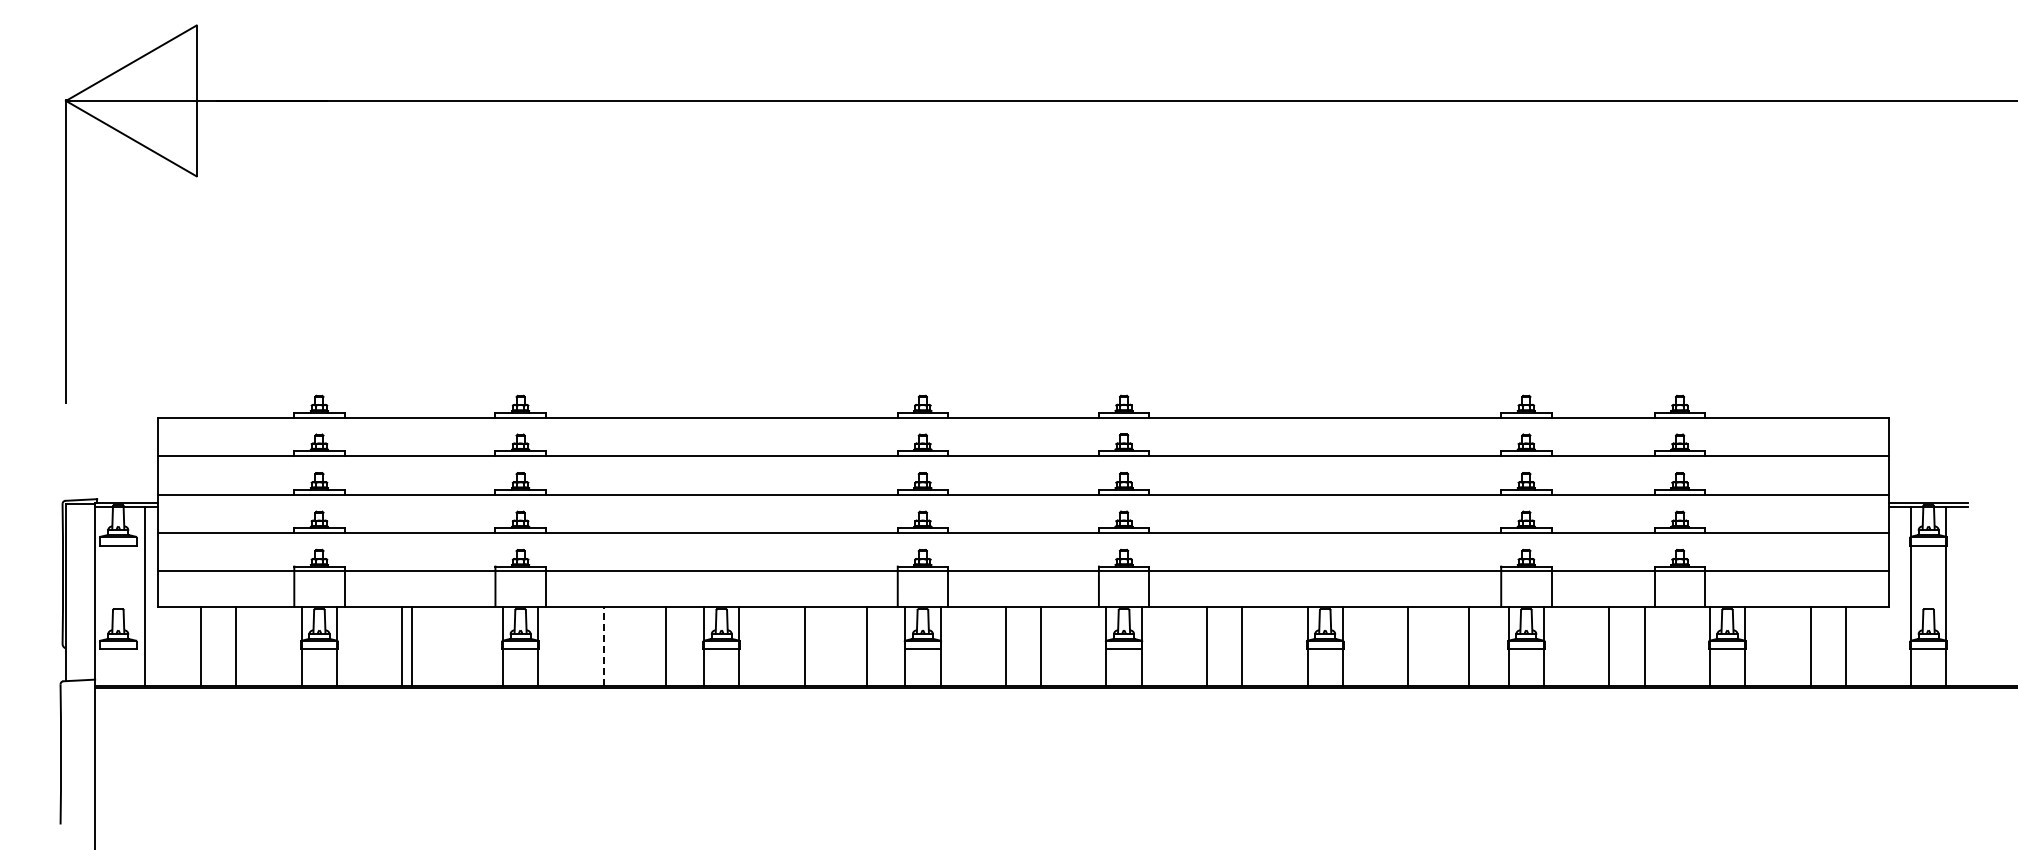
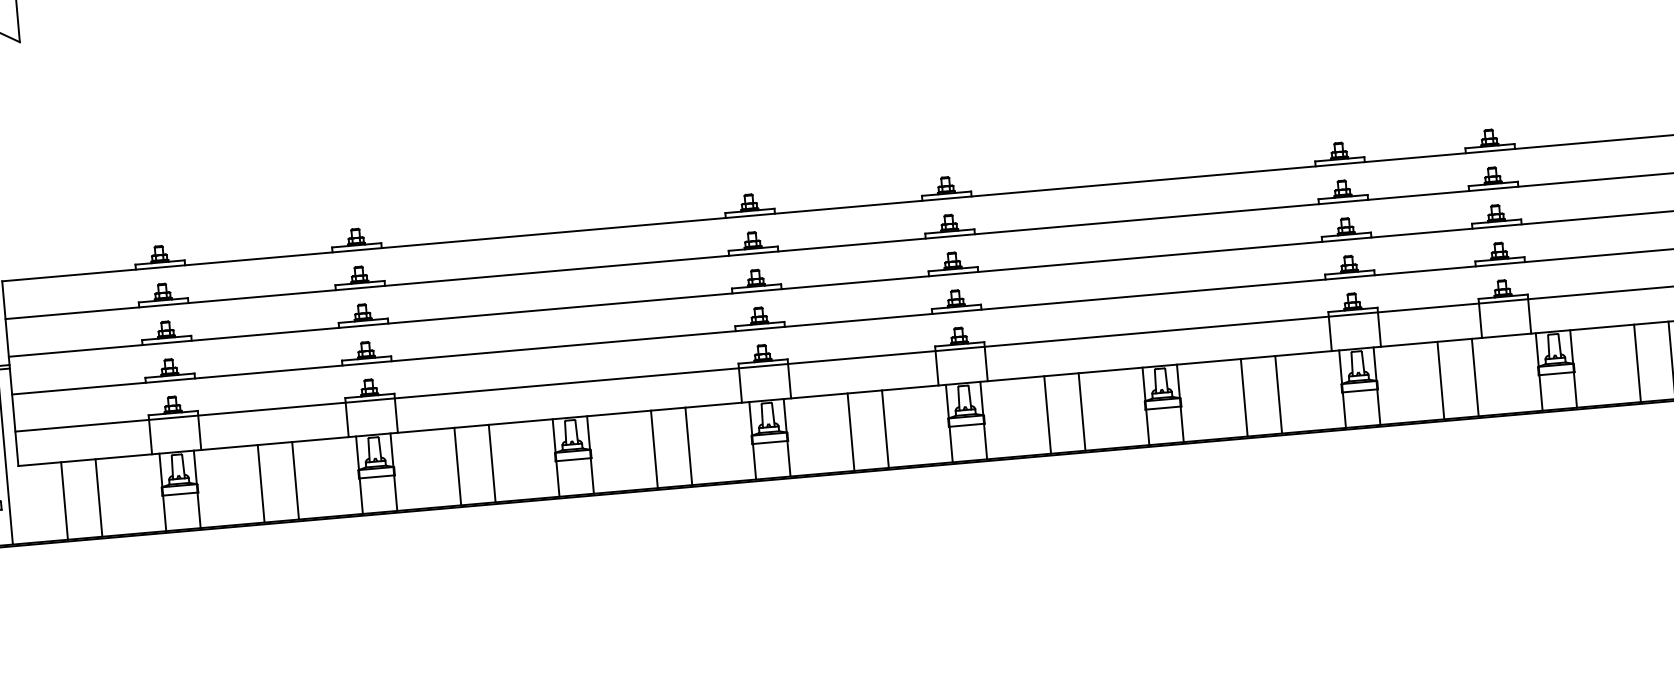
line: (411, 645) -> (295, 480), moved
line: (665, 645) -> (491, 462), moved
line: (866, 645) -> (688, 445), moved
line: (1469, 645) -> (1278, 394), moved
line: (603, 646) -> (457, 466), dashed -> solid

